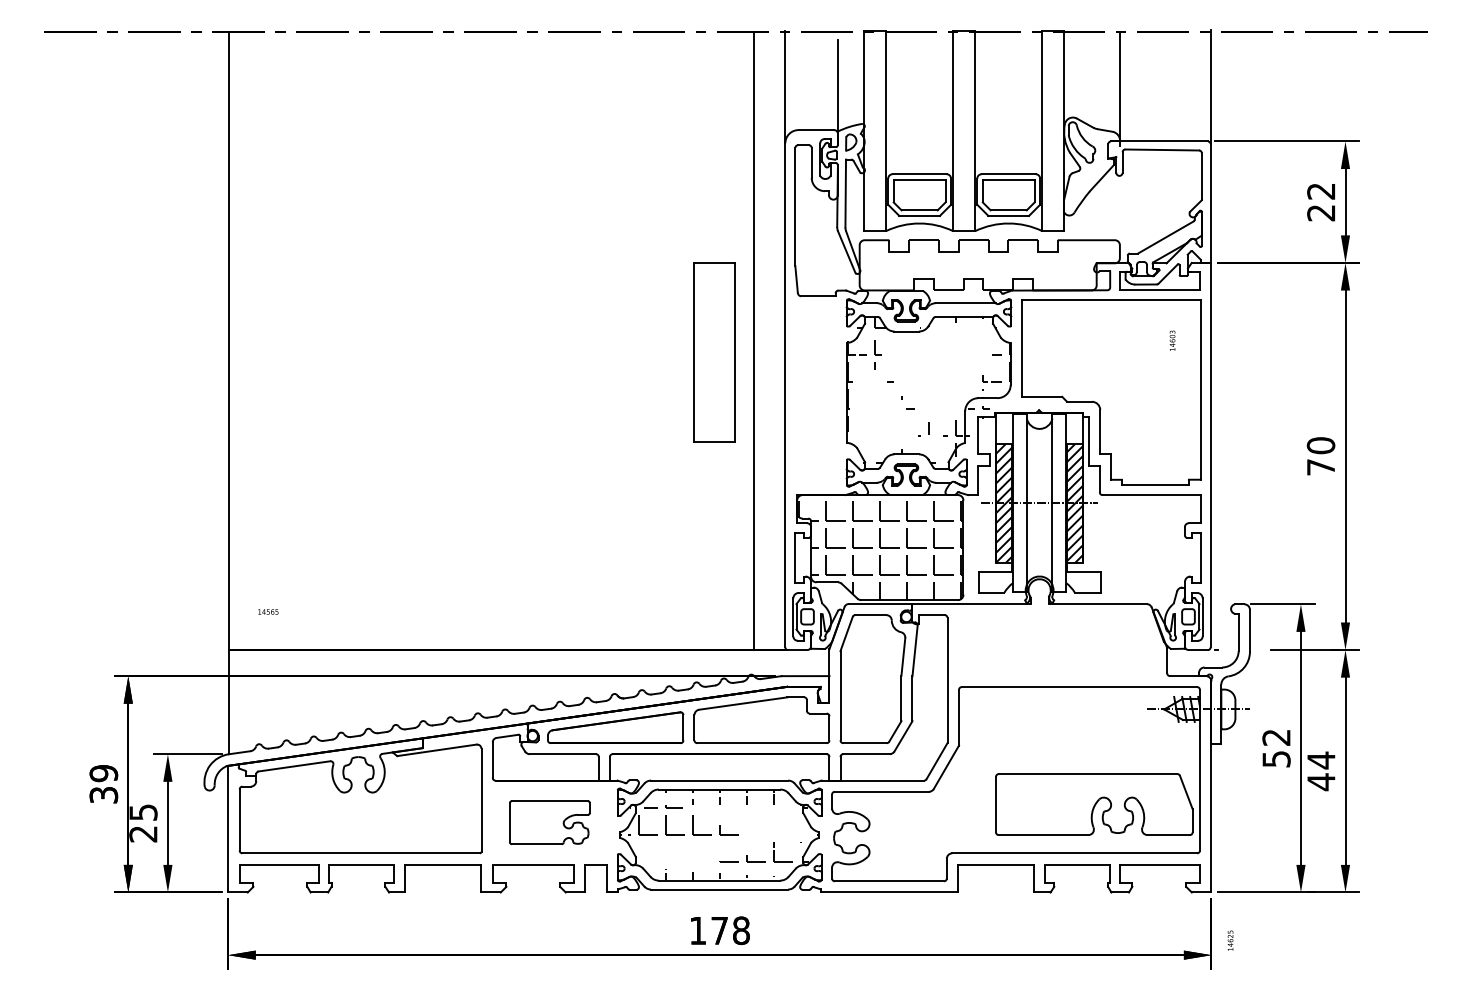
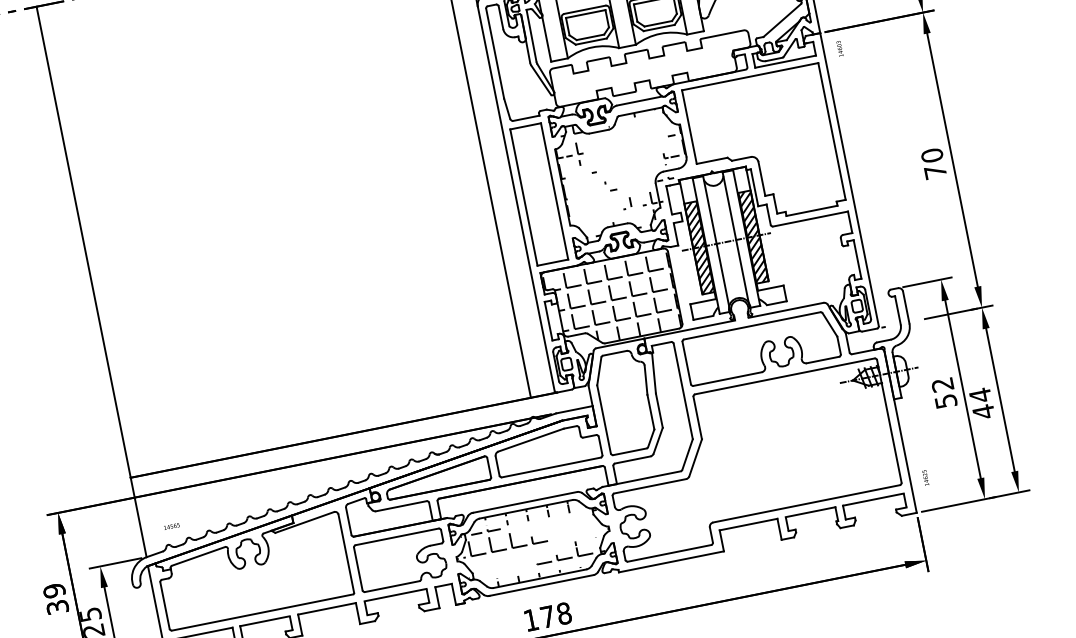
text: (1172, 340) -> (839, 48), moved
part: (714, 352) -> (539, 194), moved
text: (268, 611) -> (171, 526), moved
part: (1094, 804) -> (761, 348), moved
part: (549, 822) -> (401, 560), size x1.43
text: (1230, 940) -> (925, 477), moved

